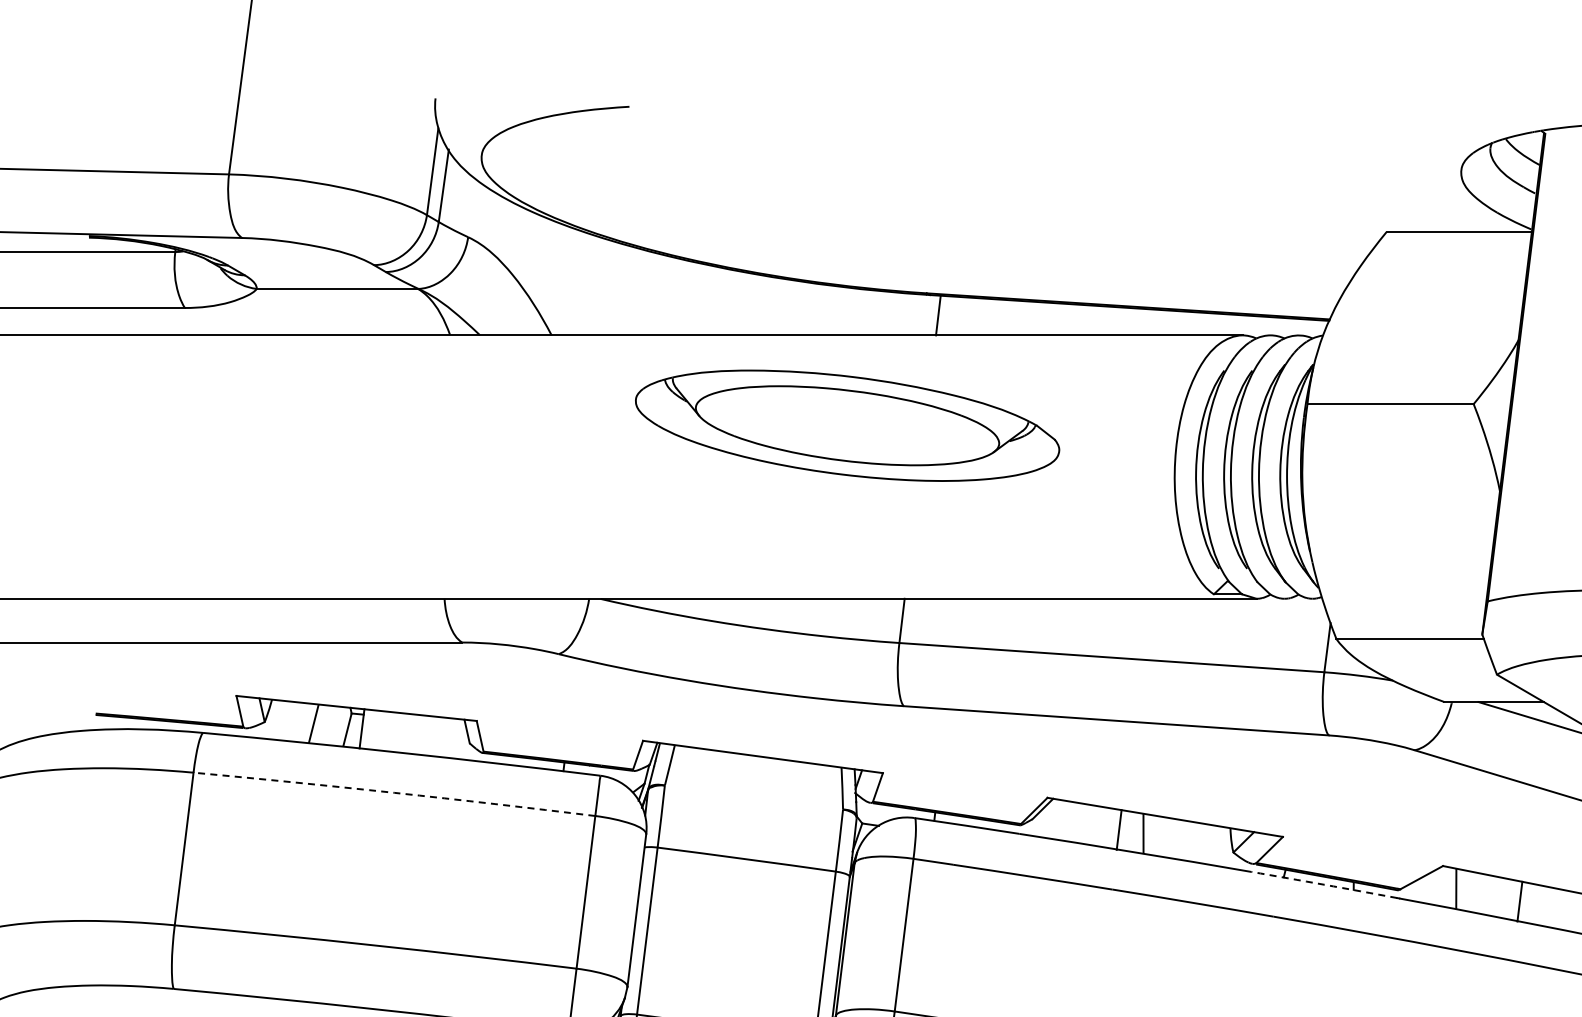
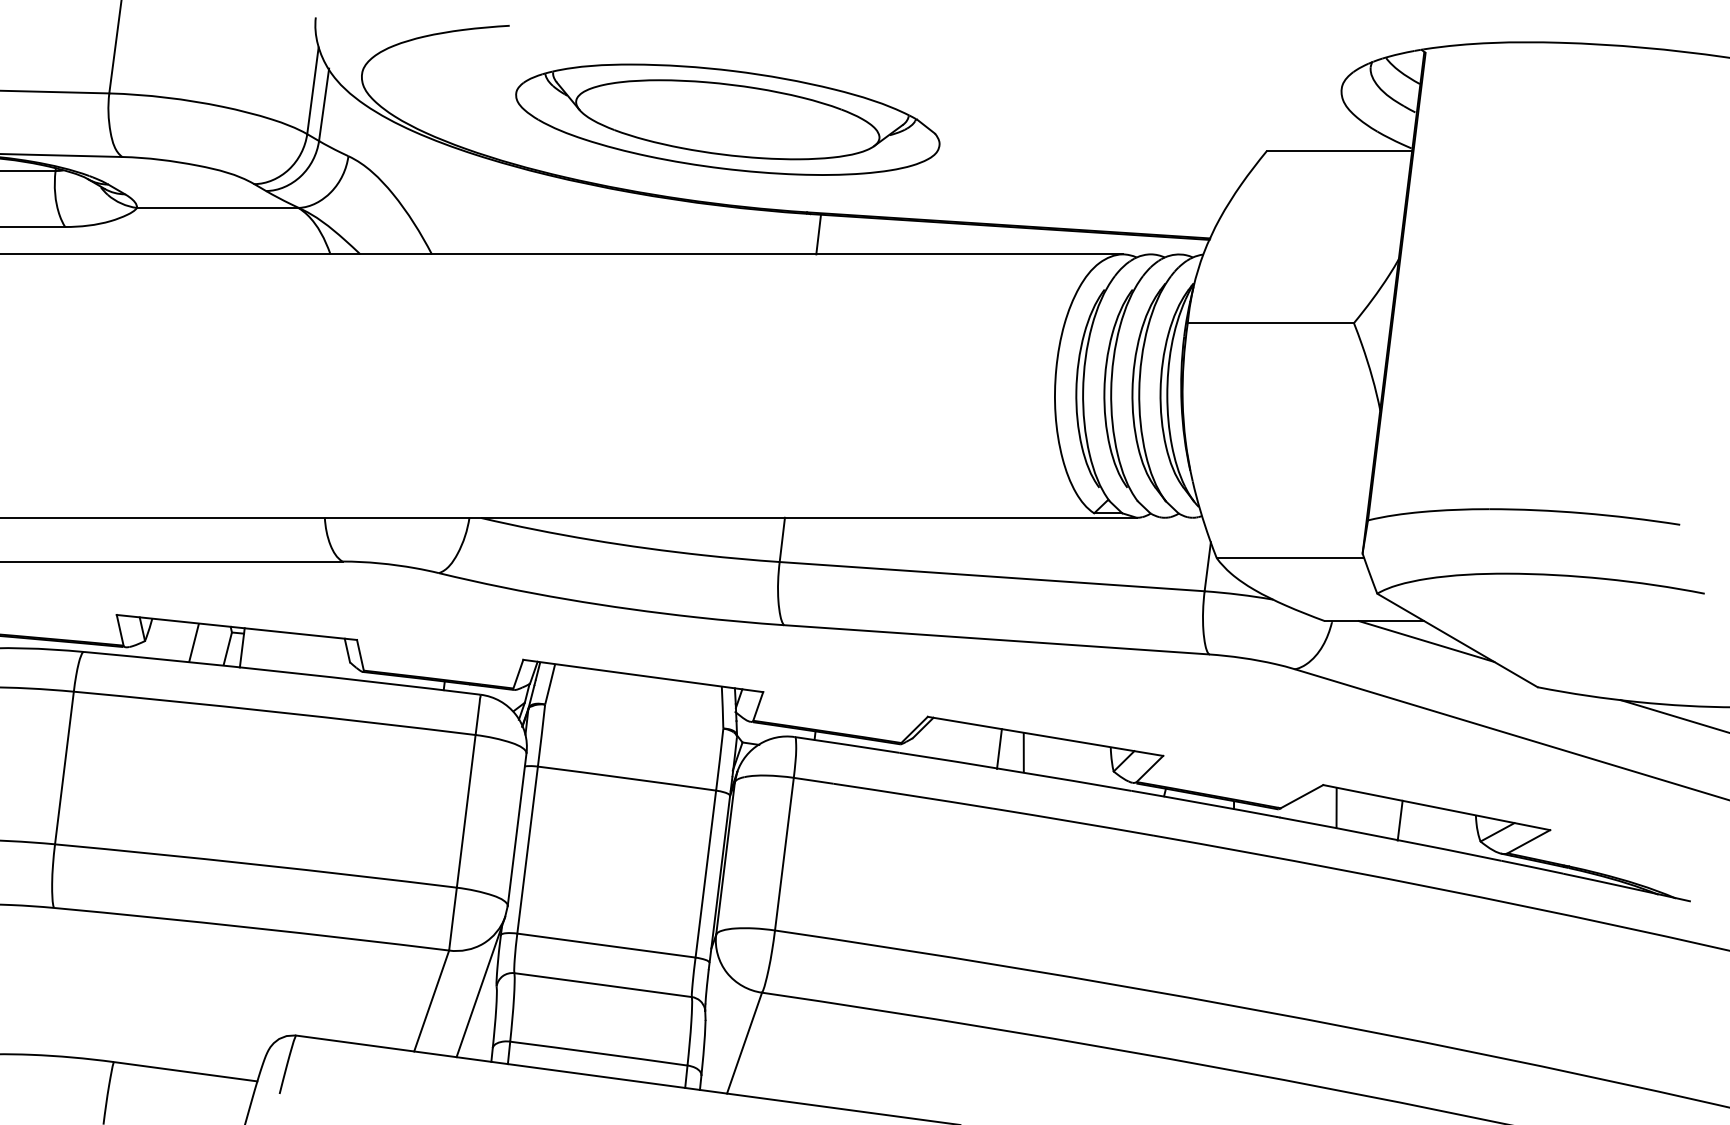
part: (847, 425) -> (727, 119), moved
arc: (394, 792) -> (274, 711), dashed -> solid
arc: (1324, 884) -> (1204, 803), dashed -> solid

